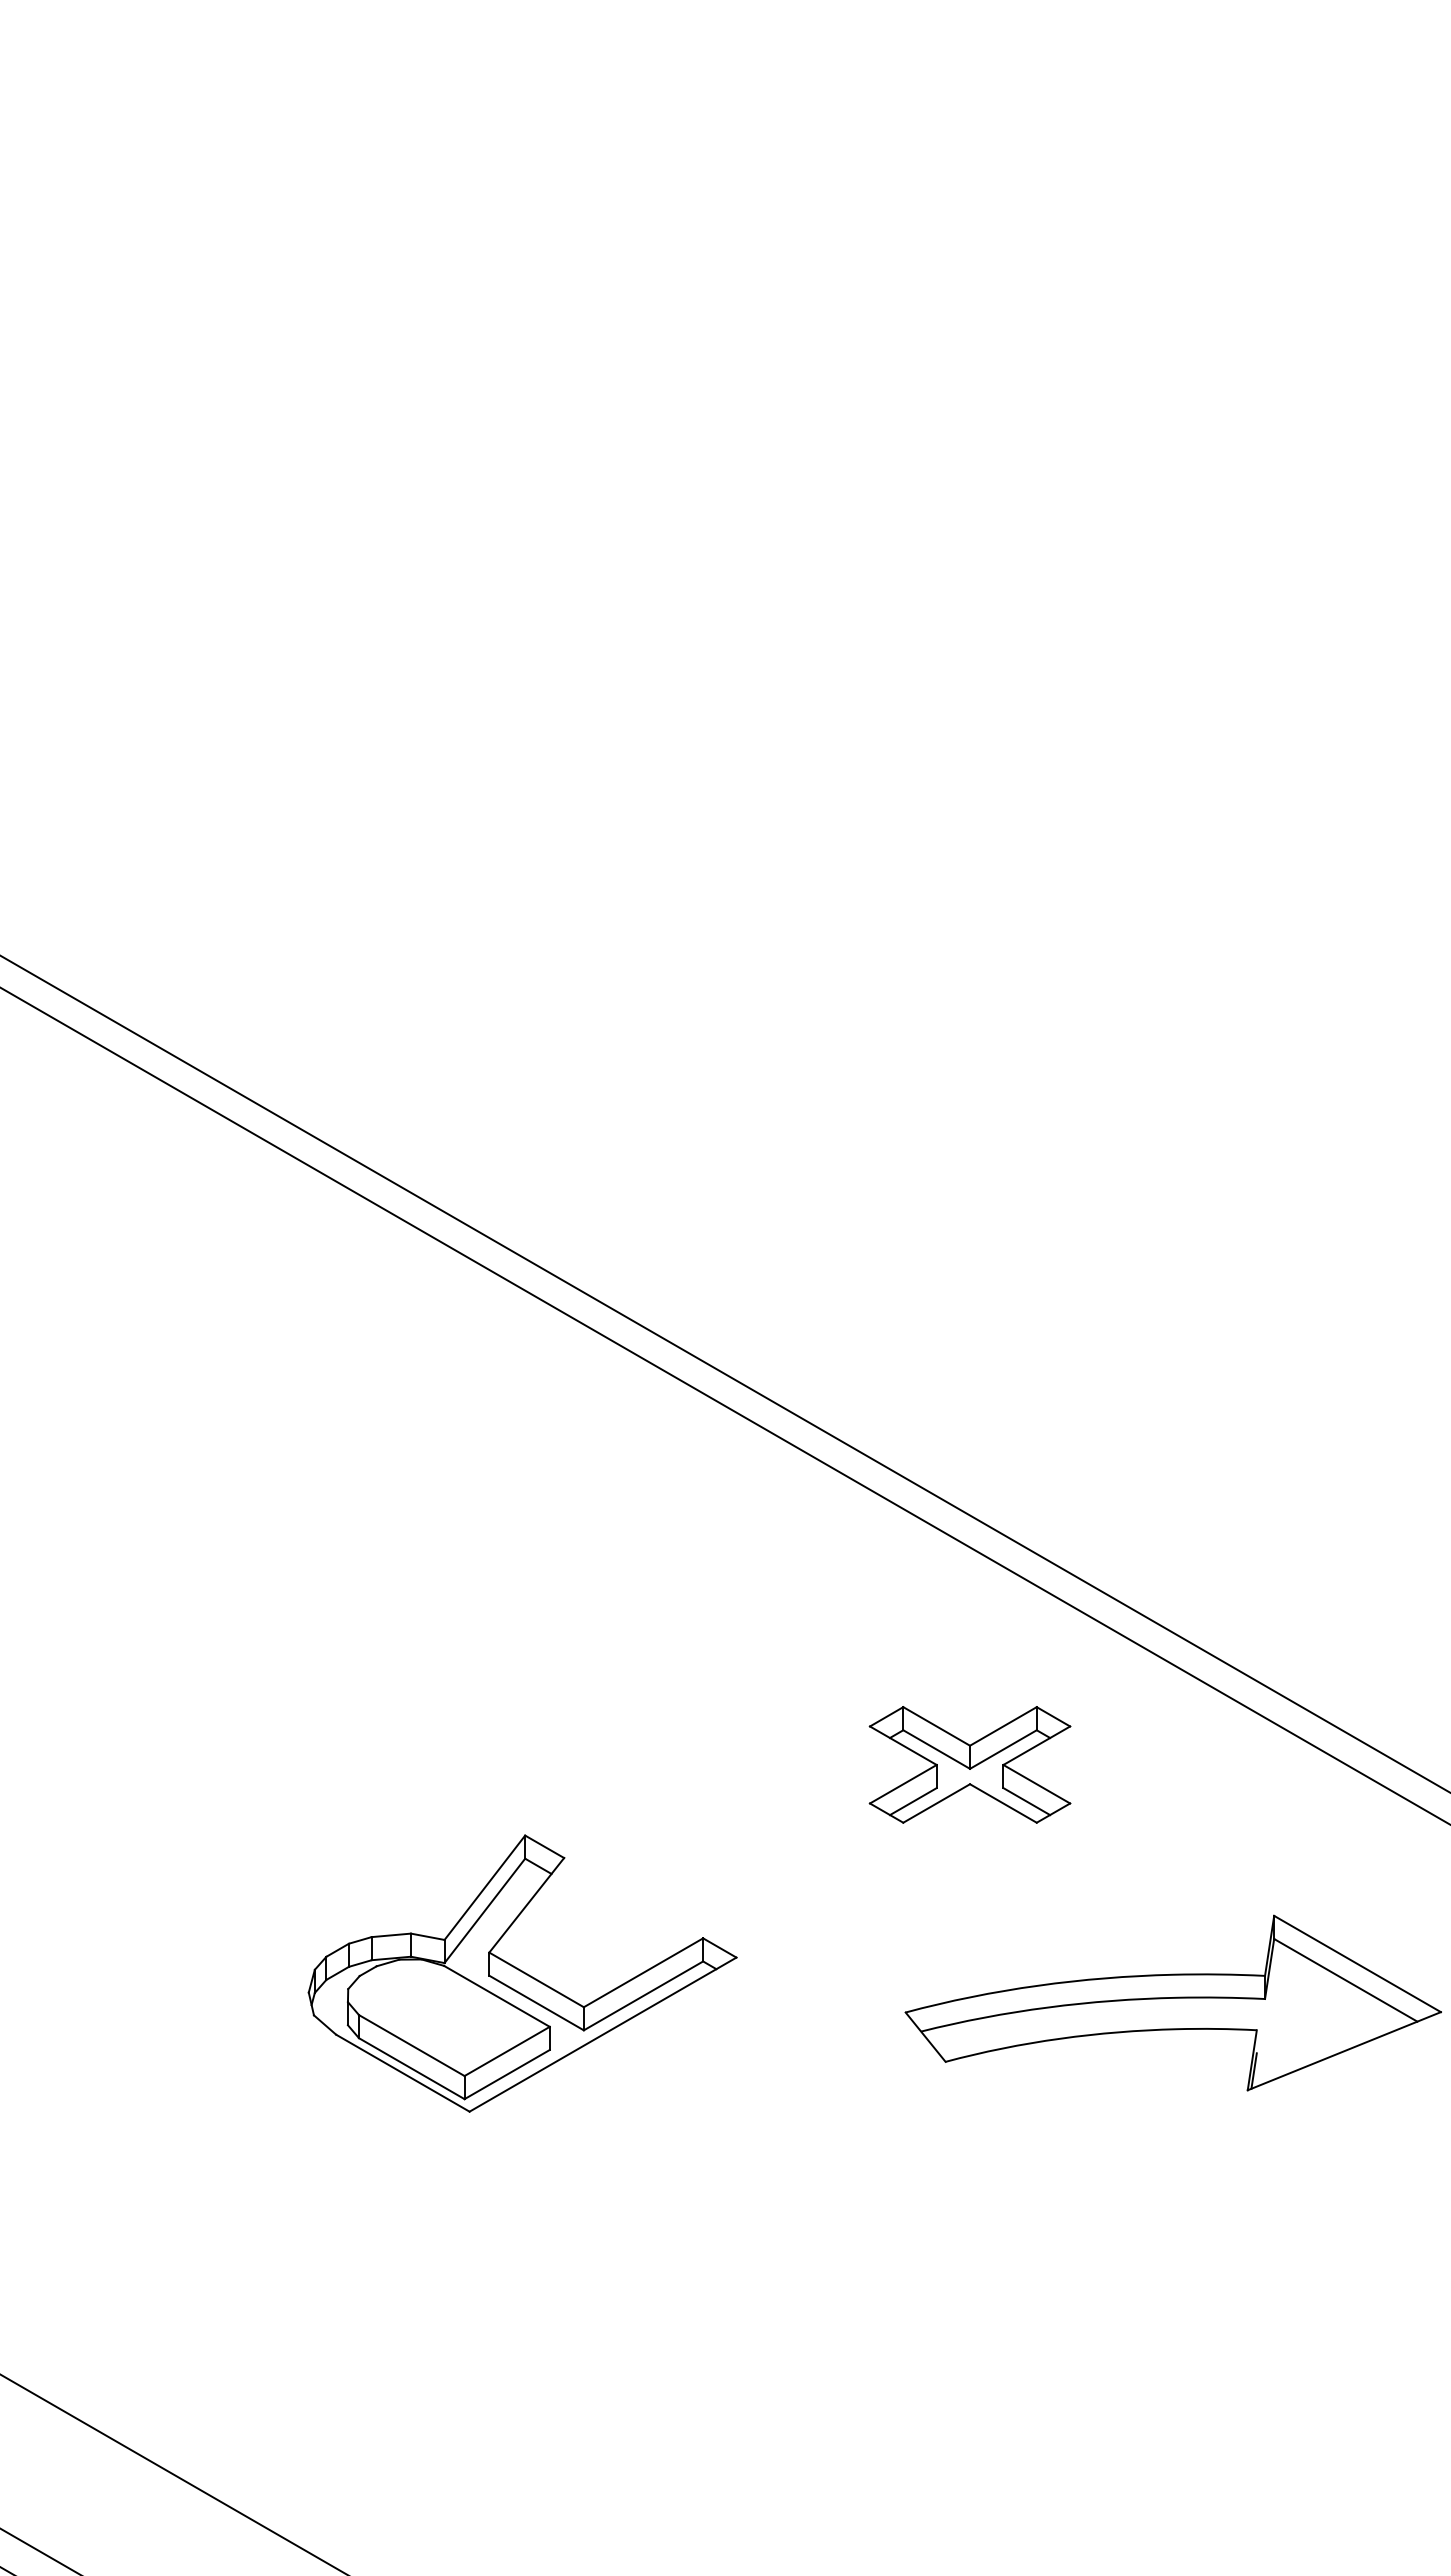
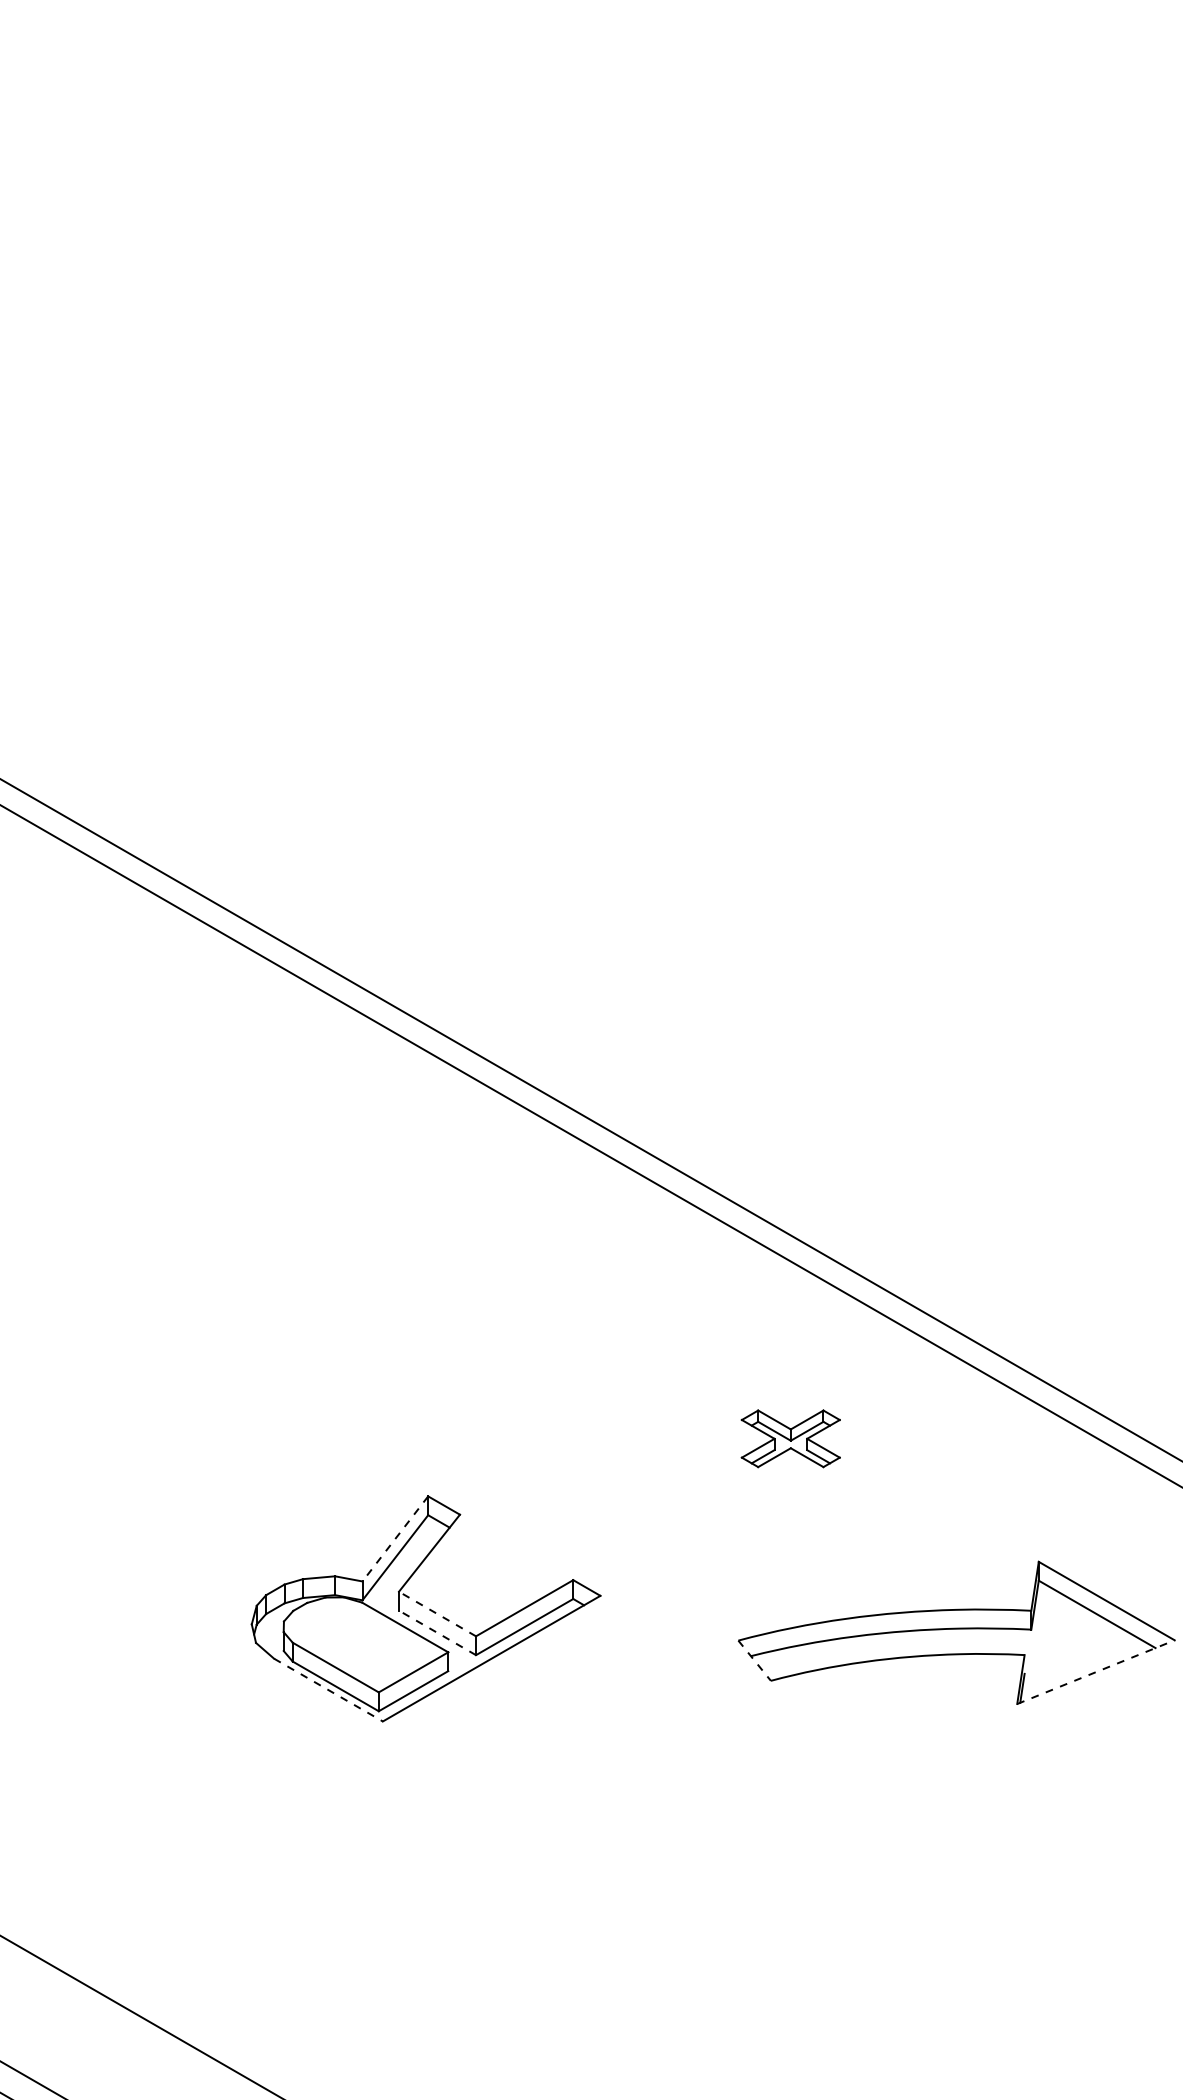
part: (969, 1764) -> (790, 1438), size x0.6
line: (484, 1887) -> (395, 1538), solid -> dashed
line: (536, 1979) -> (437, 1613), solid -> dashed
line: (536, 2003) -> (437, 1633), solid -> dashed
line: (925, 2037) -> (754, 1660), solid -> dashed
line: (1344, 2051) -> (1096, 1672), solid -> dashed
line: (403, 2073) -> (329, 1690), solid -> dashed

